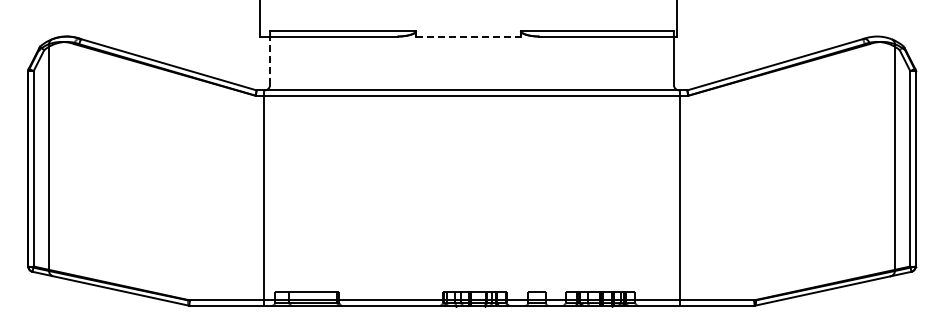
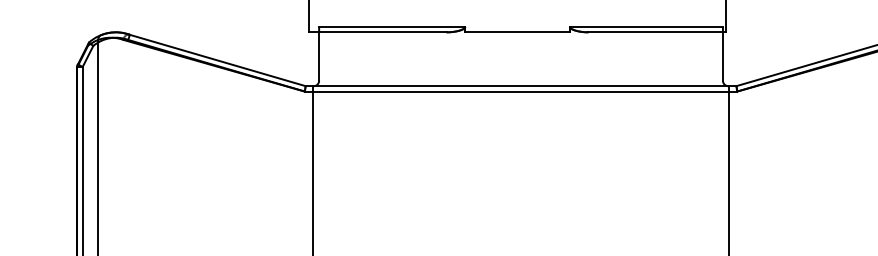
line: (469, 36) -> (518, 32), dashed -> solid
line: (270, 60) -> (319, 56), dashed -> solid

